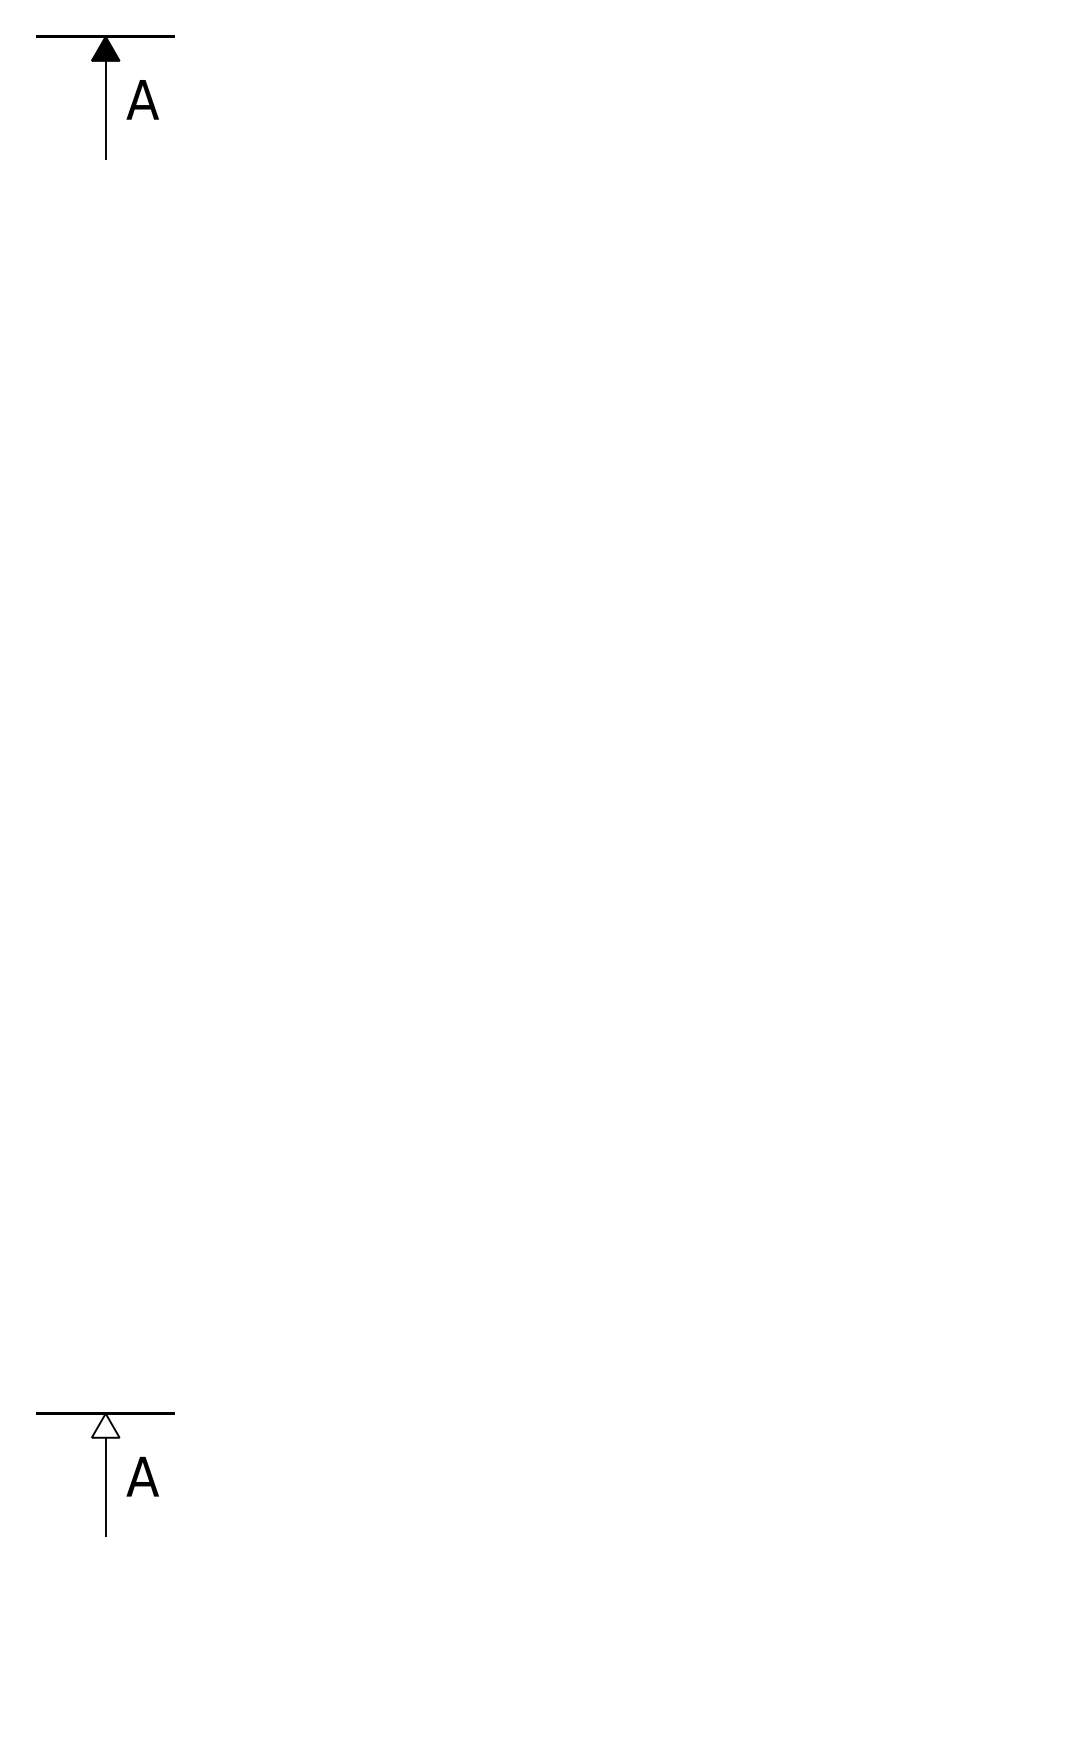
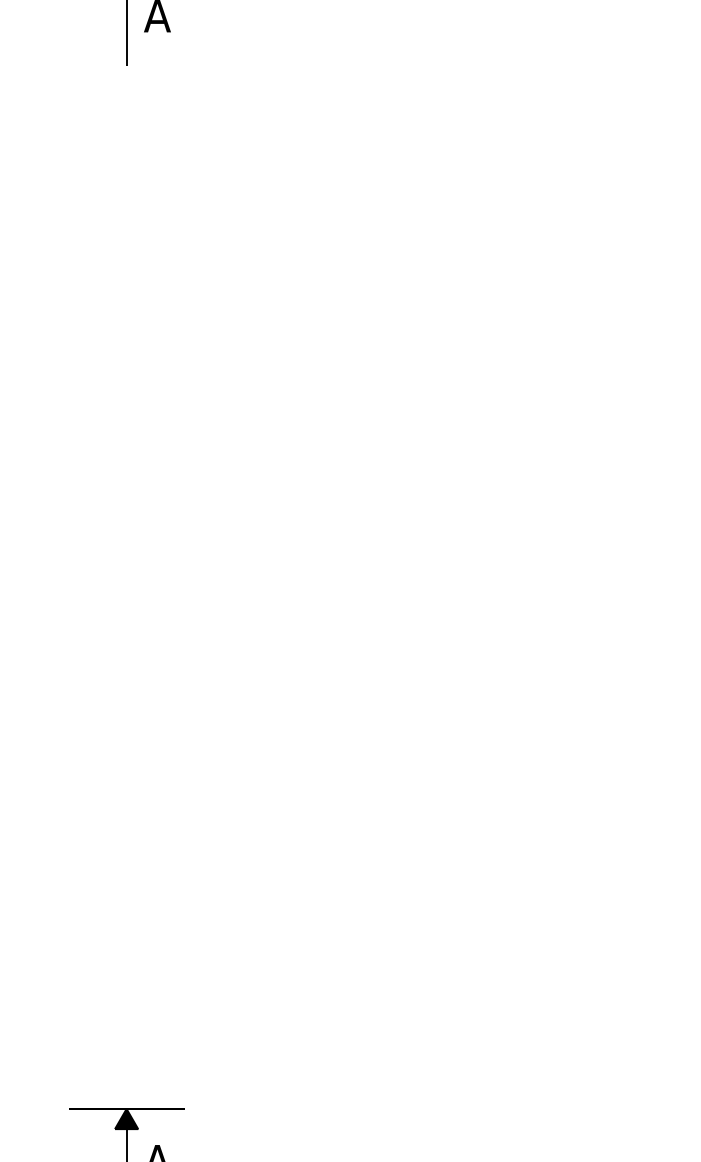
fill: (105, 1425) -> (126, 1118), added

